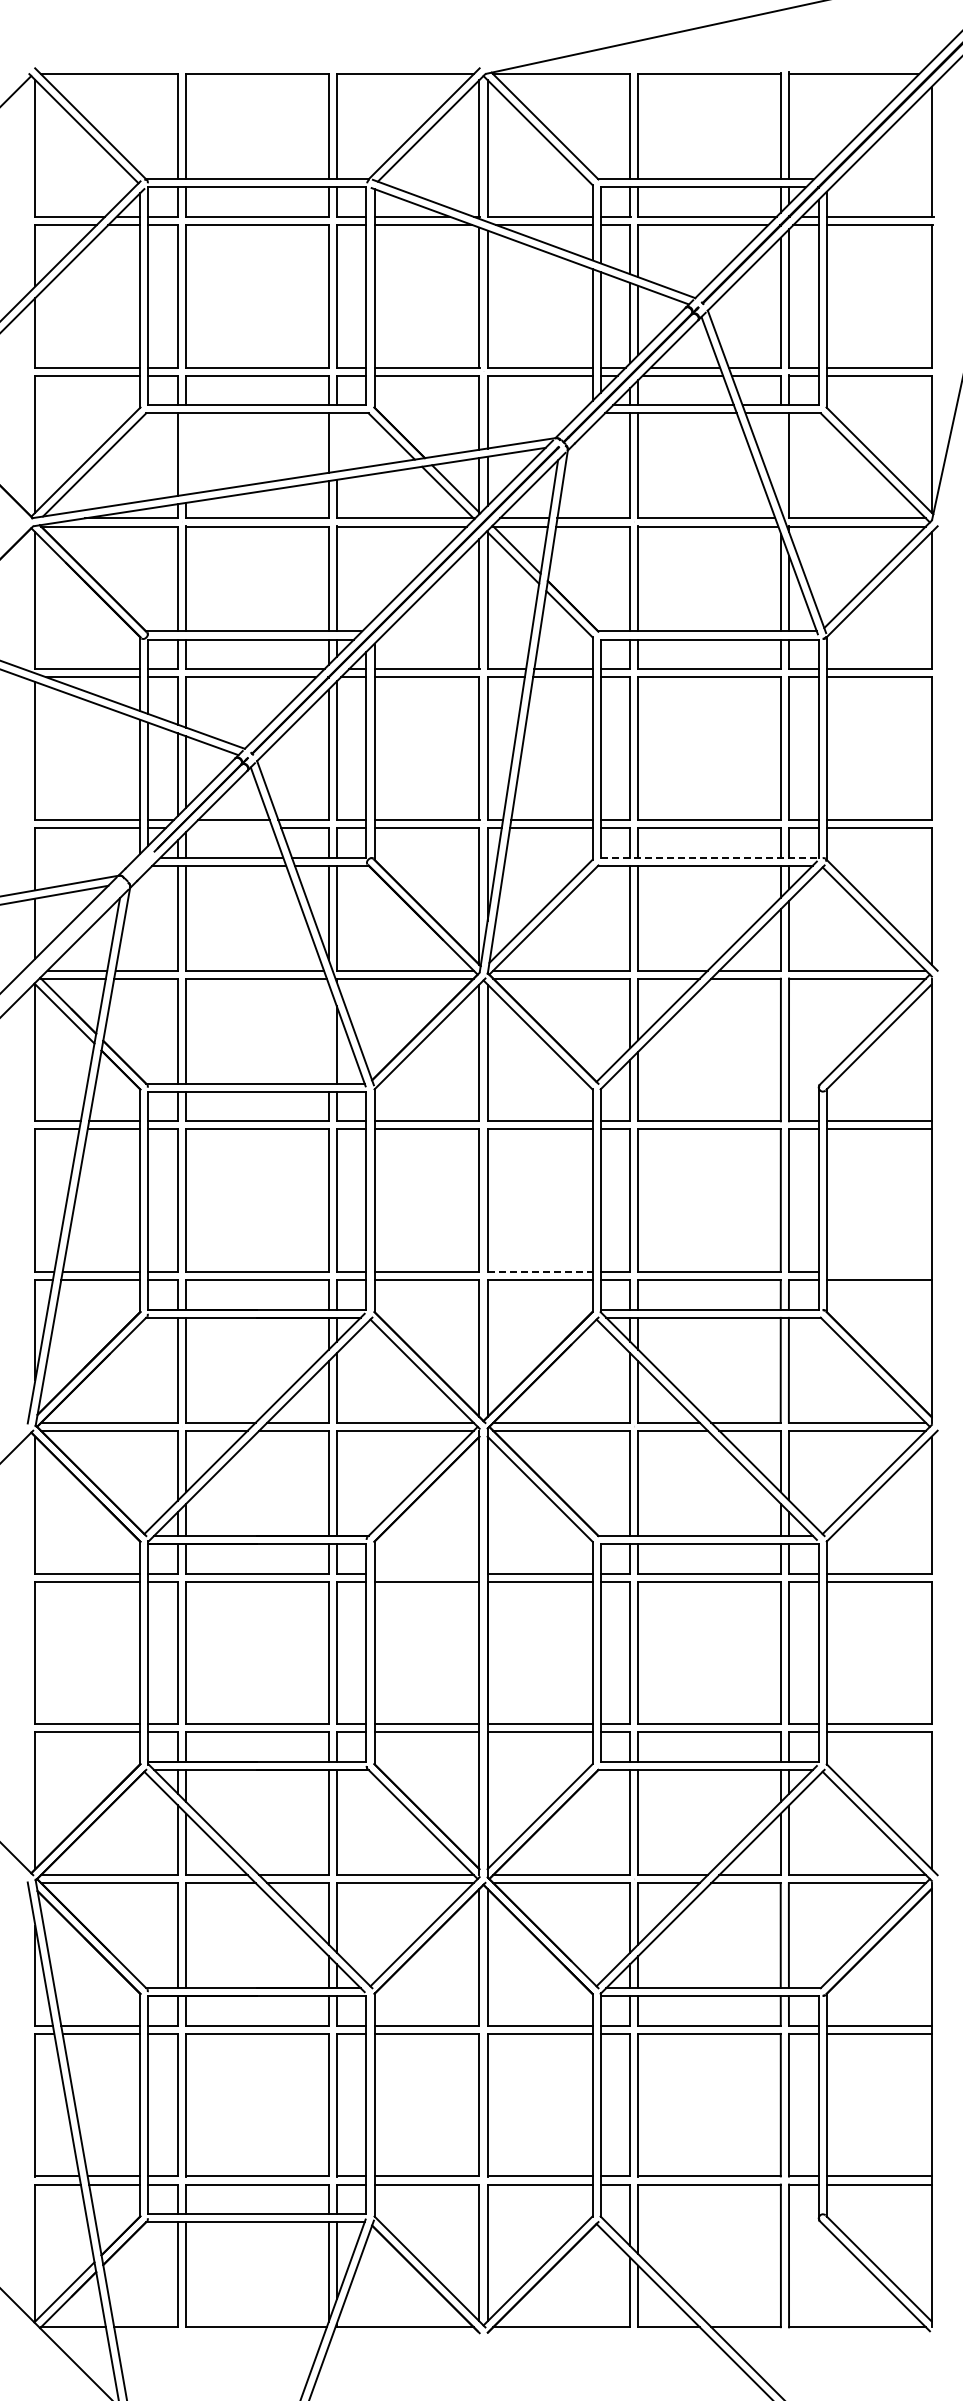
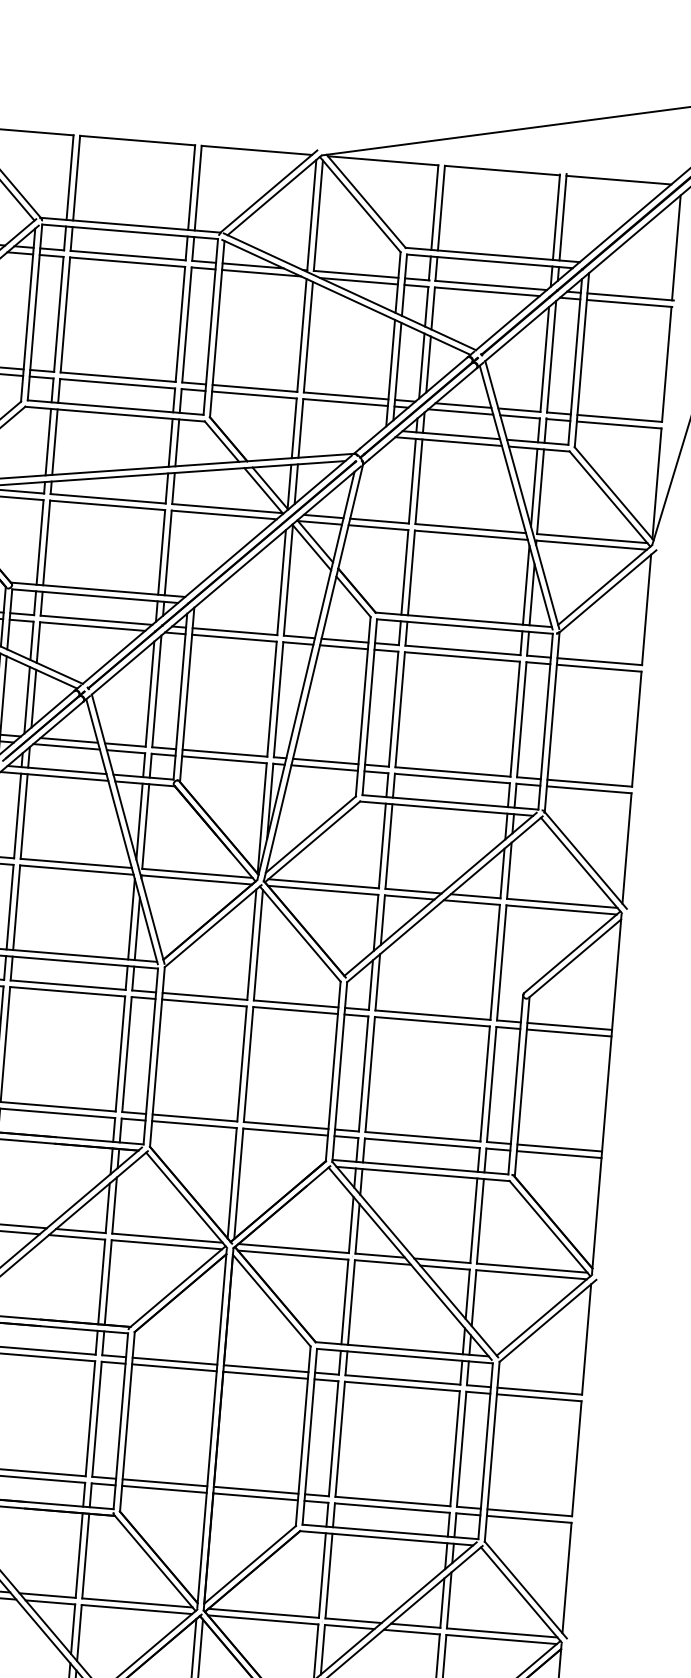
line: (336, 442) -> (177, 442), added
line: (186, 453) -> (55, 441), added
line: (780, 461) -> (533, 487), added
line: (231, 827) -> (66, 746), added
line: (709, 857) -> (450, 802), dashed -> solid
line: (328, 1033) -> (131, 919), added
line: (540, 1272) -> (286, 1125), dashed -> solid
line: (878, 1272) -> (559, 1148), added
line: (426, 1573) -> (174, 1361), added

